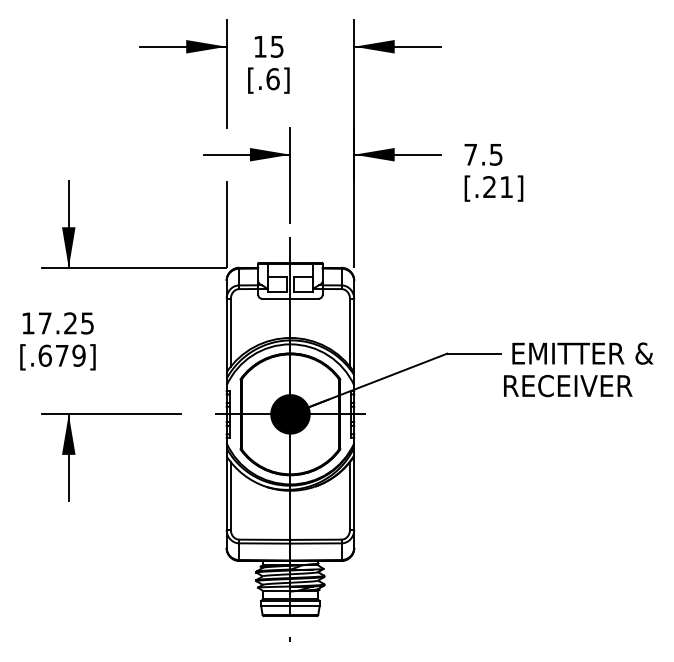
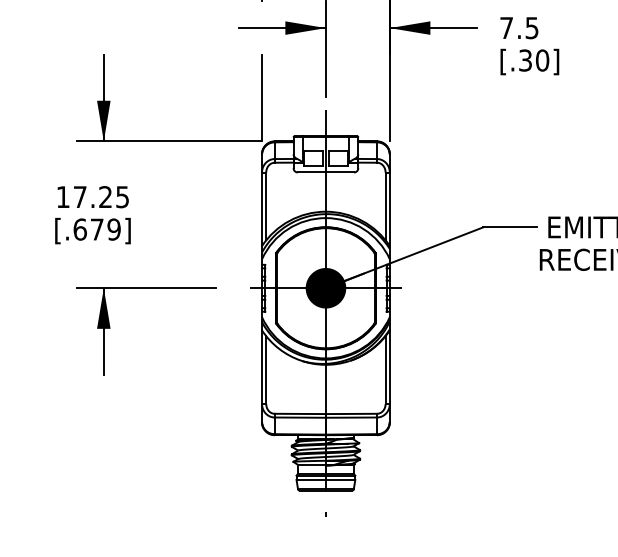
text: (498, 187) -> (534, 60), [.21] -> [.30]

